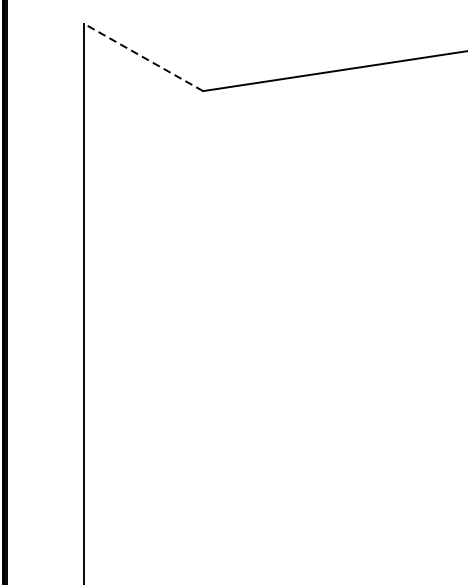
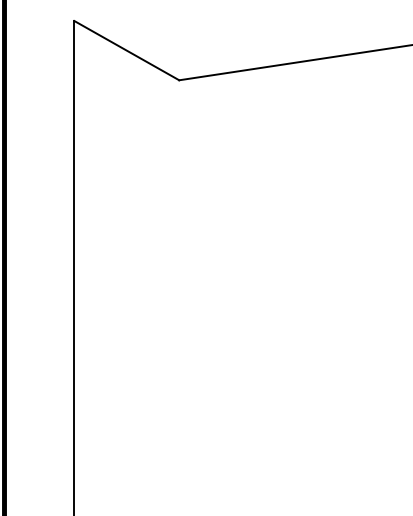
line: (143, 57) -> (126, 50), dashed -> solid

